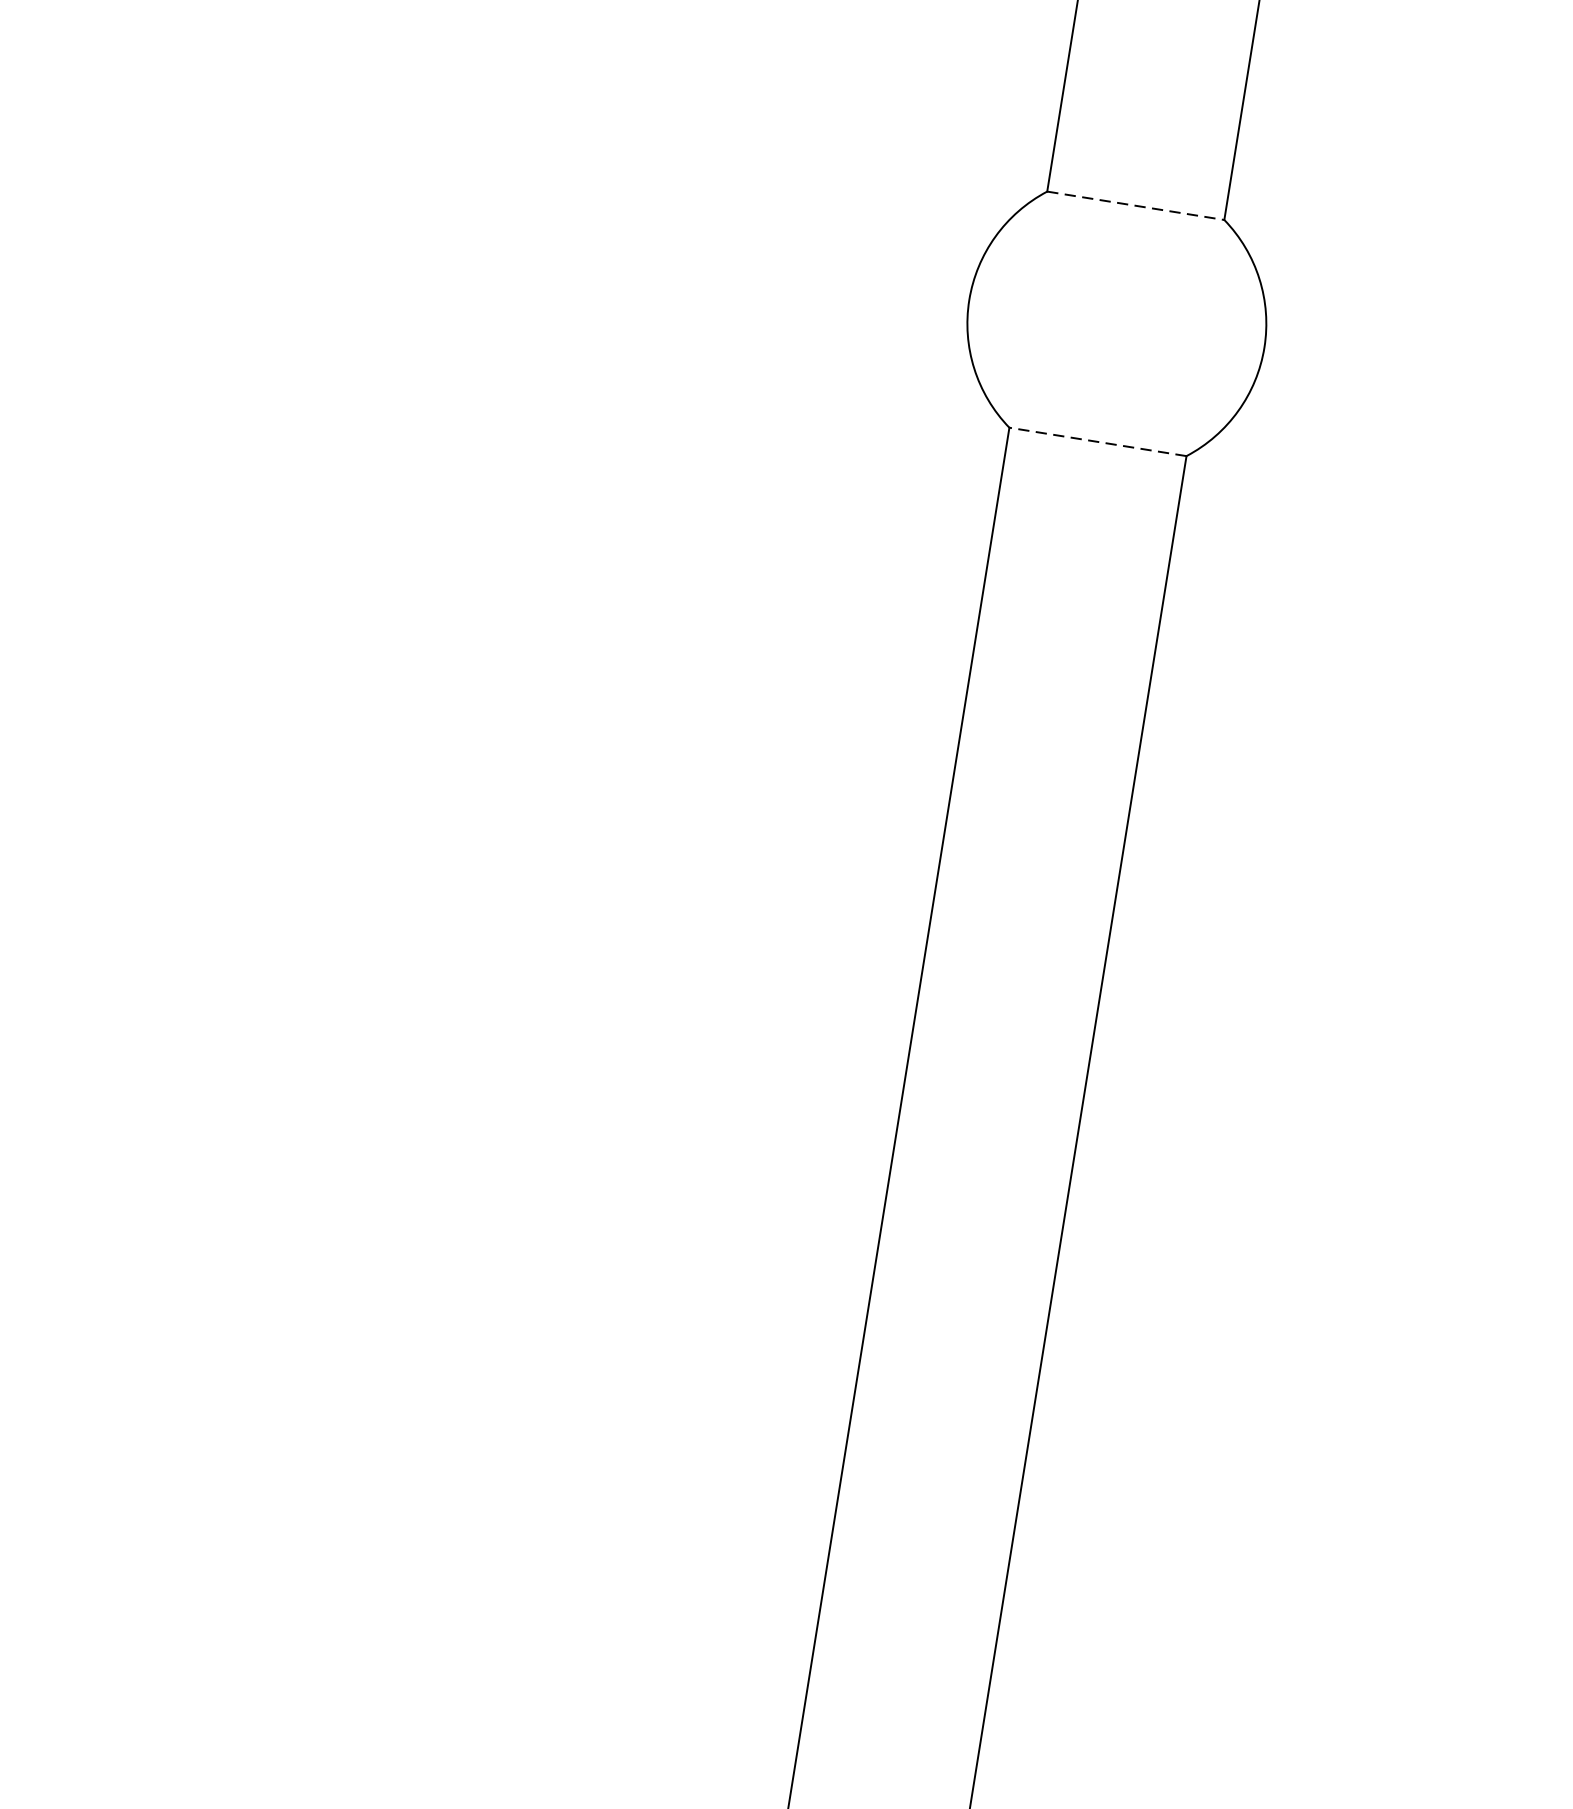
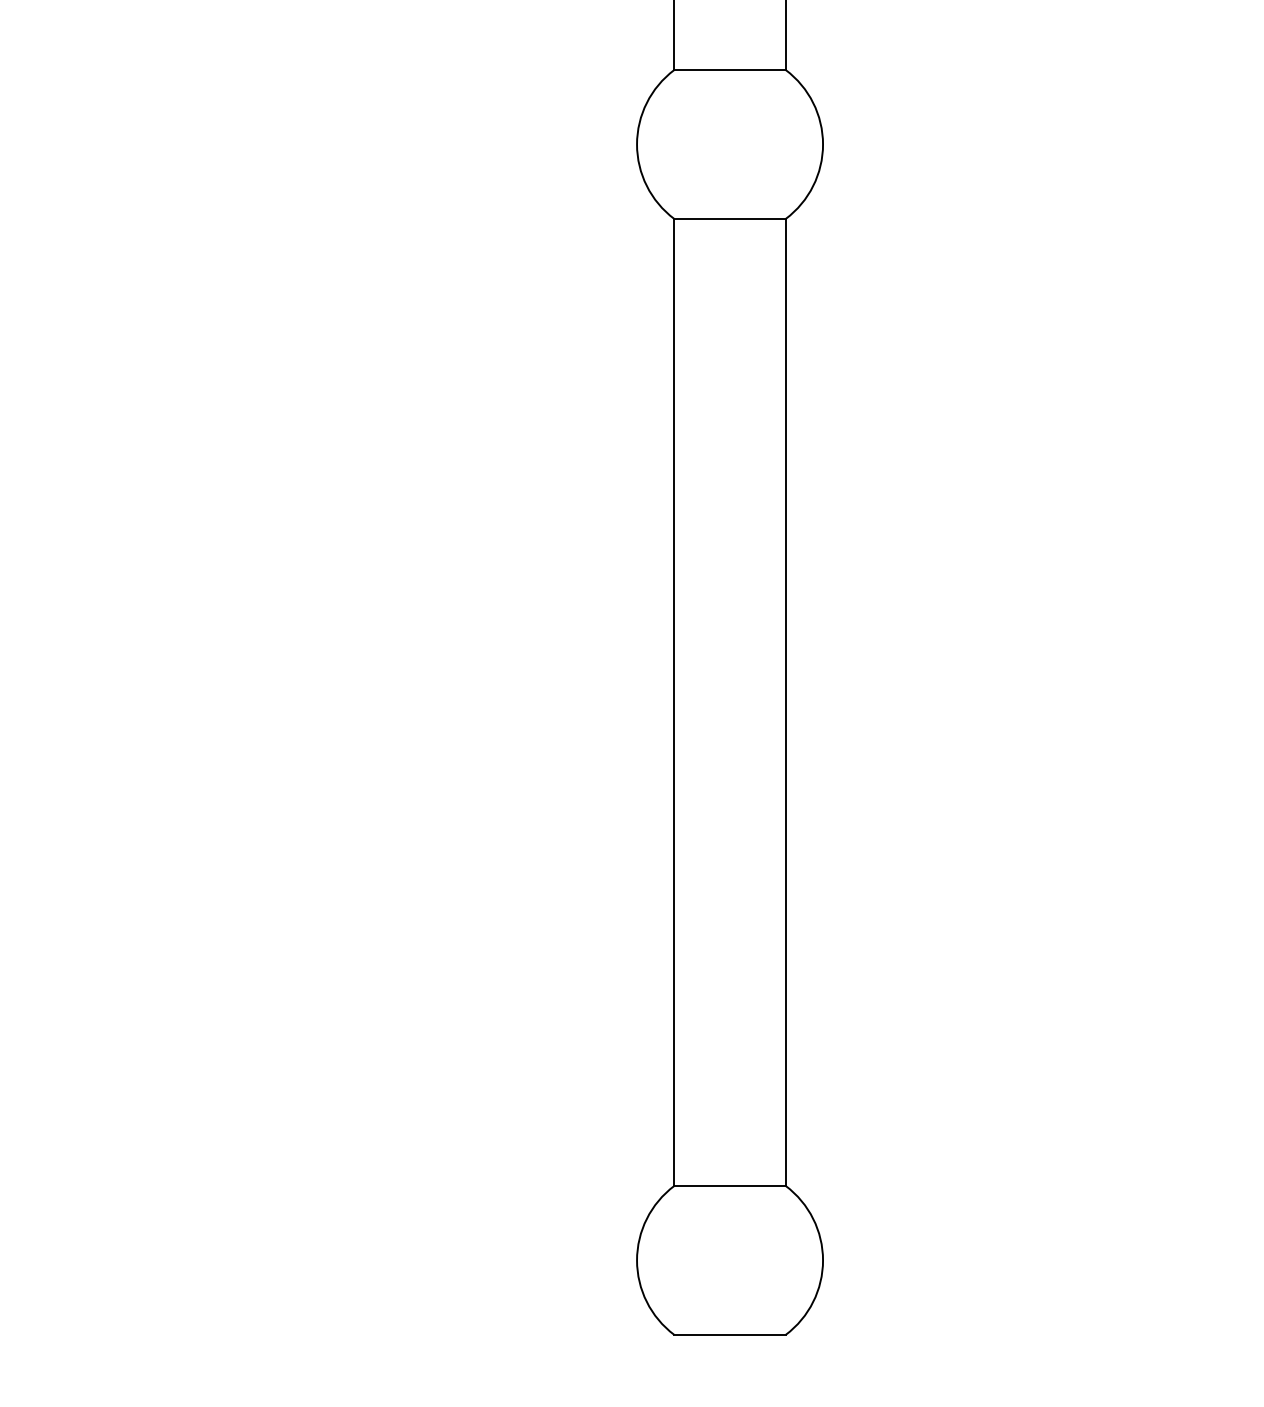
line: (1136, 206) -> (730, 70), dashed -> solid
line: (1098, 441) -> (730, 218), dashed -> solid

